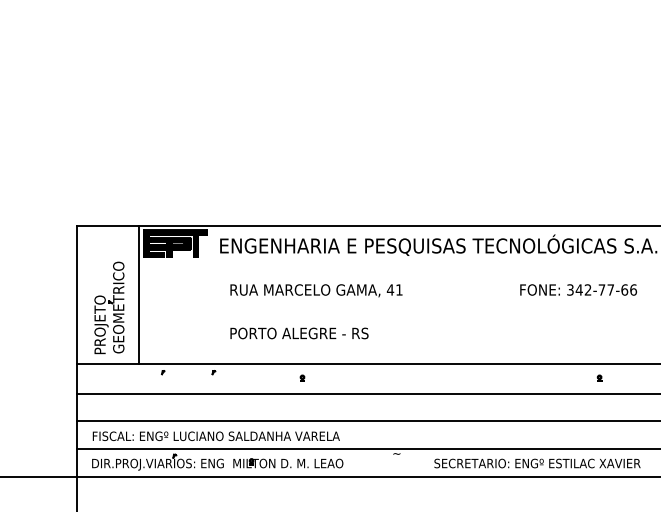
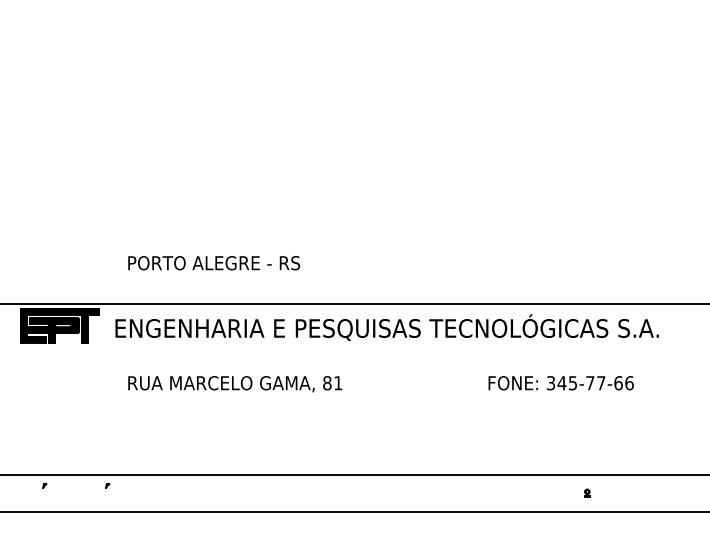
text: (390, 289) -> (327, 382), 41 -> 81
text: (587, 289) -> (572, 382), 342-77-66 -> 345-77-66
line: (139, 294) -> (15, 388), removed
text: (299, 333) -> (214, 263), moved
part: (302, 377) -> (217, 492), removed

